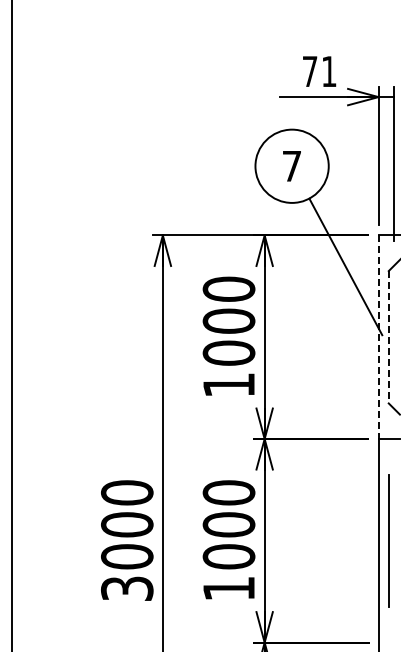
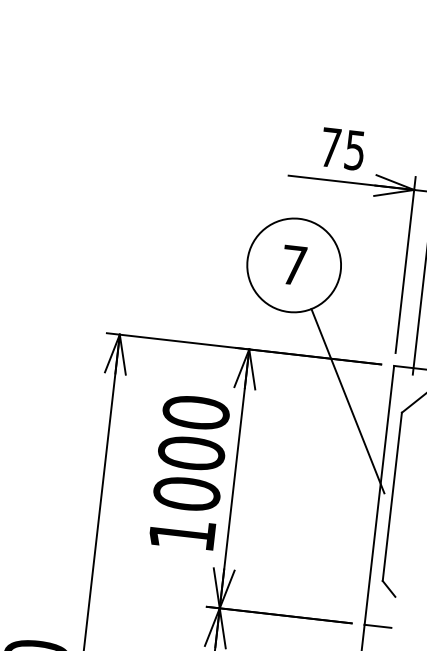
text: (329, 71) -> (355, 150), 71 -> 75
line: (378, 337) -> (379, 495), dashed -> solid
line: (388, 337) -> (391, 497), dashed -> solid

